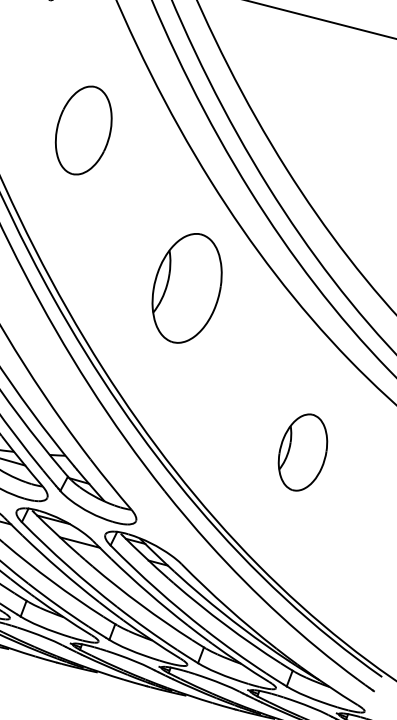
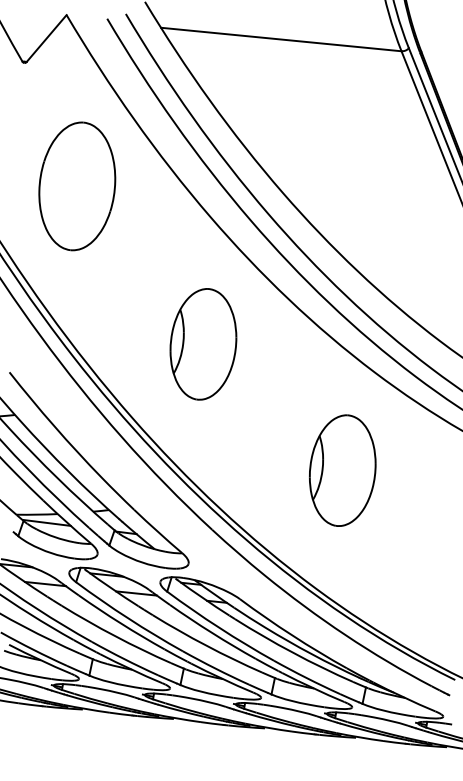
part: (83, 130) -> (77, 186), size x1.43
part: (187, 288) -> (203, 344), moved
part: (302, 452) -> (342, 470), size x1.43

